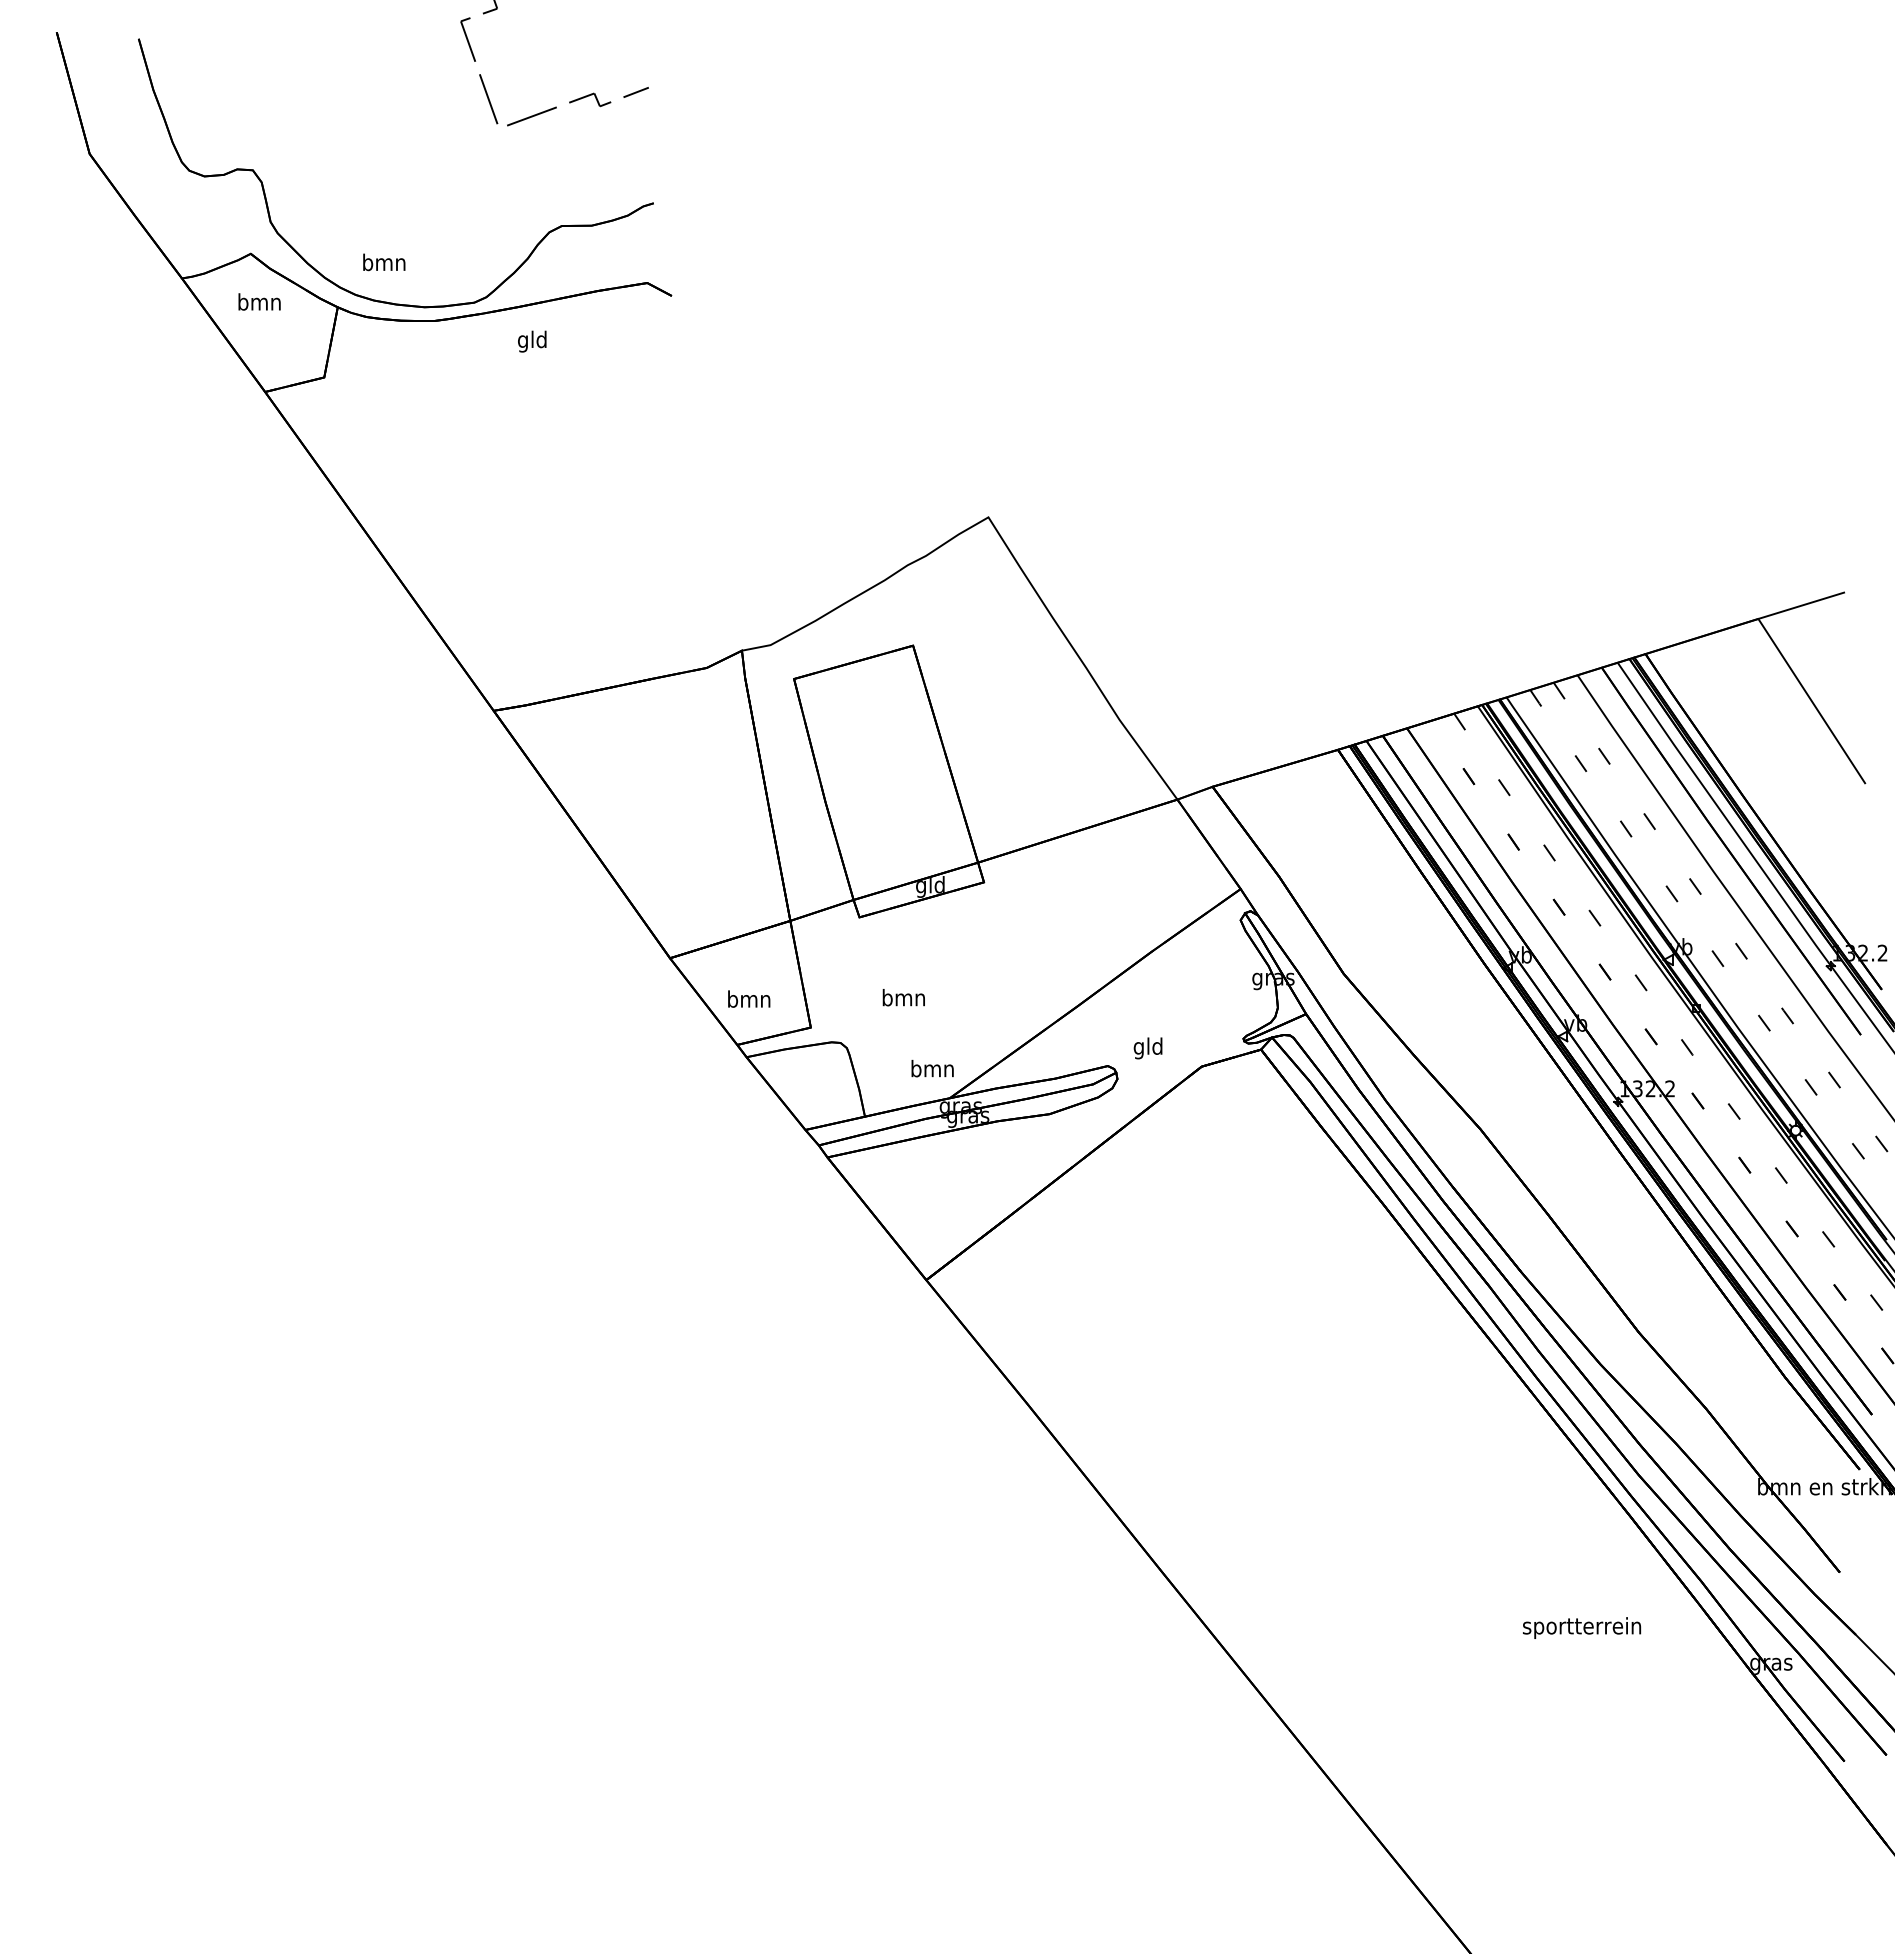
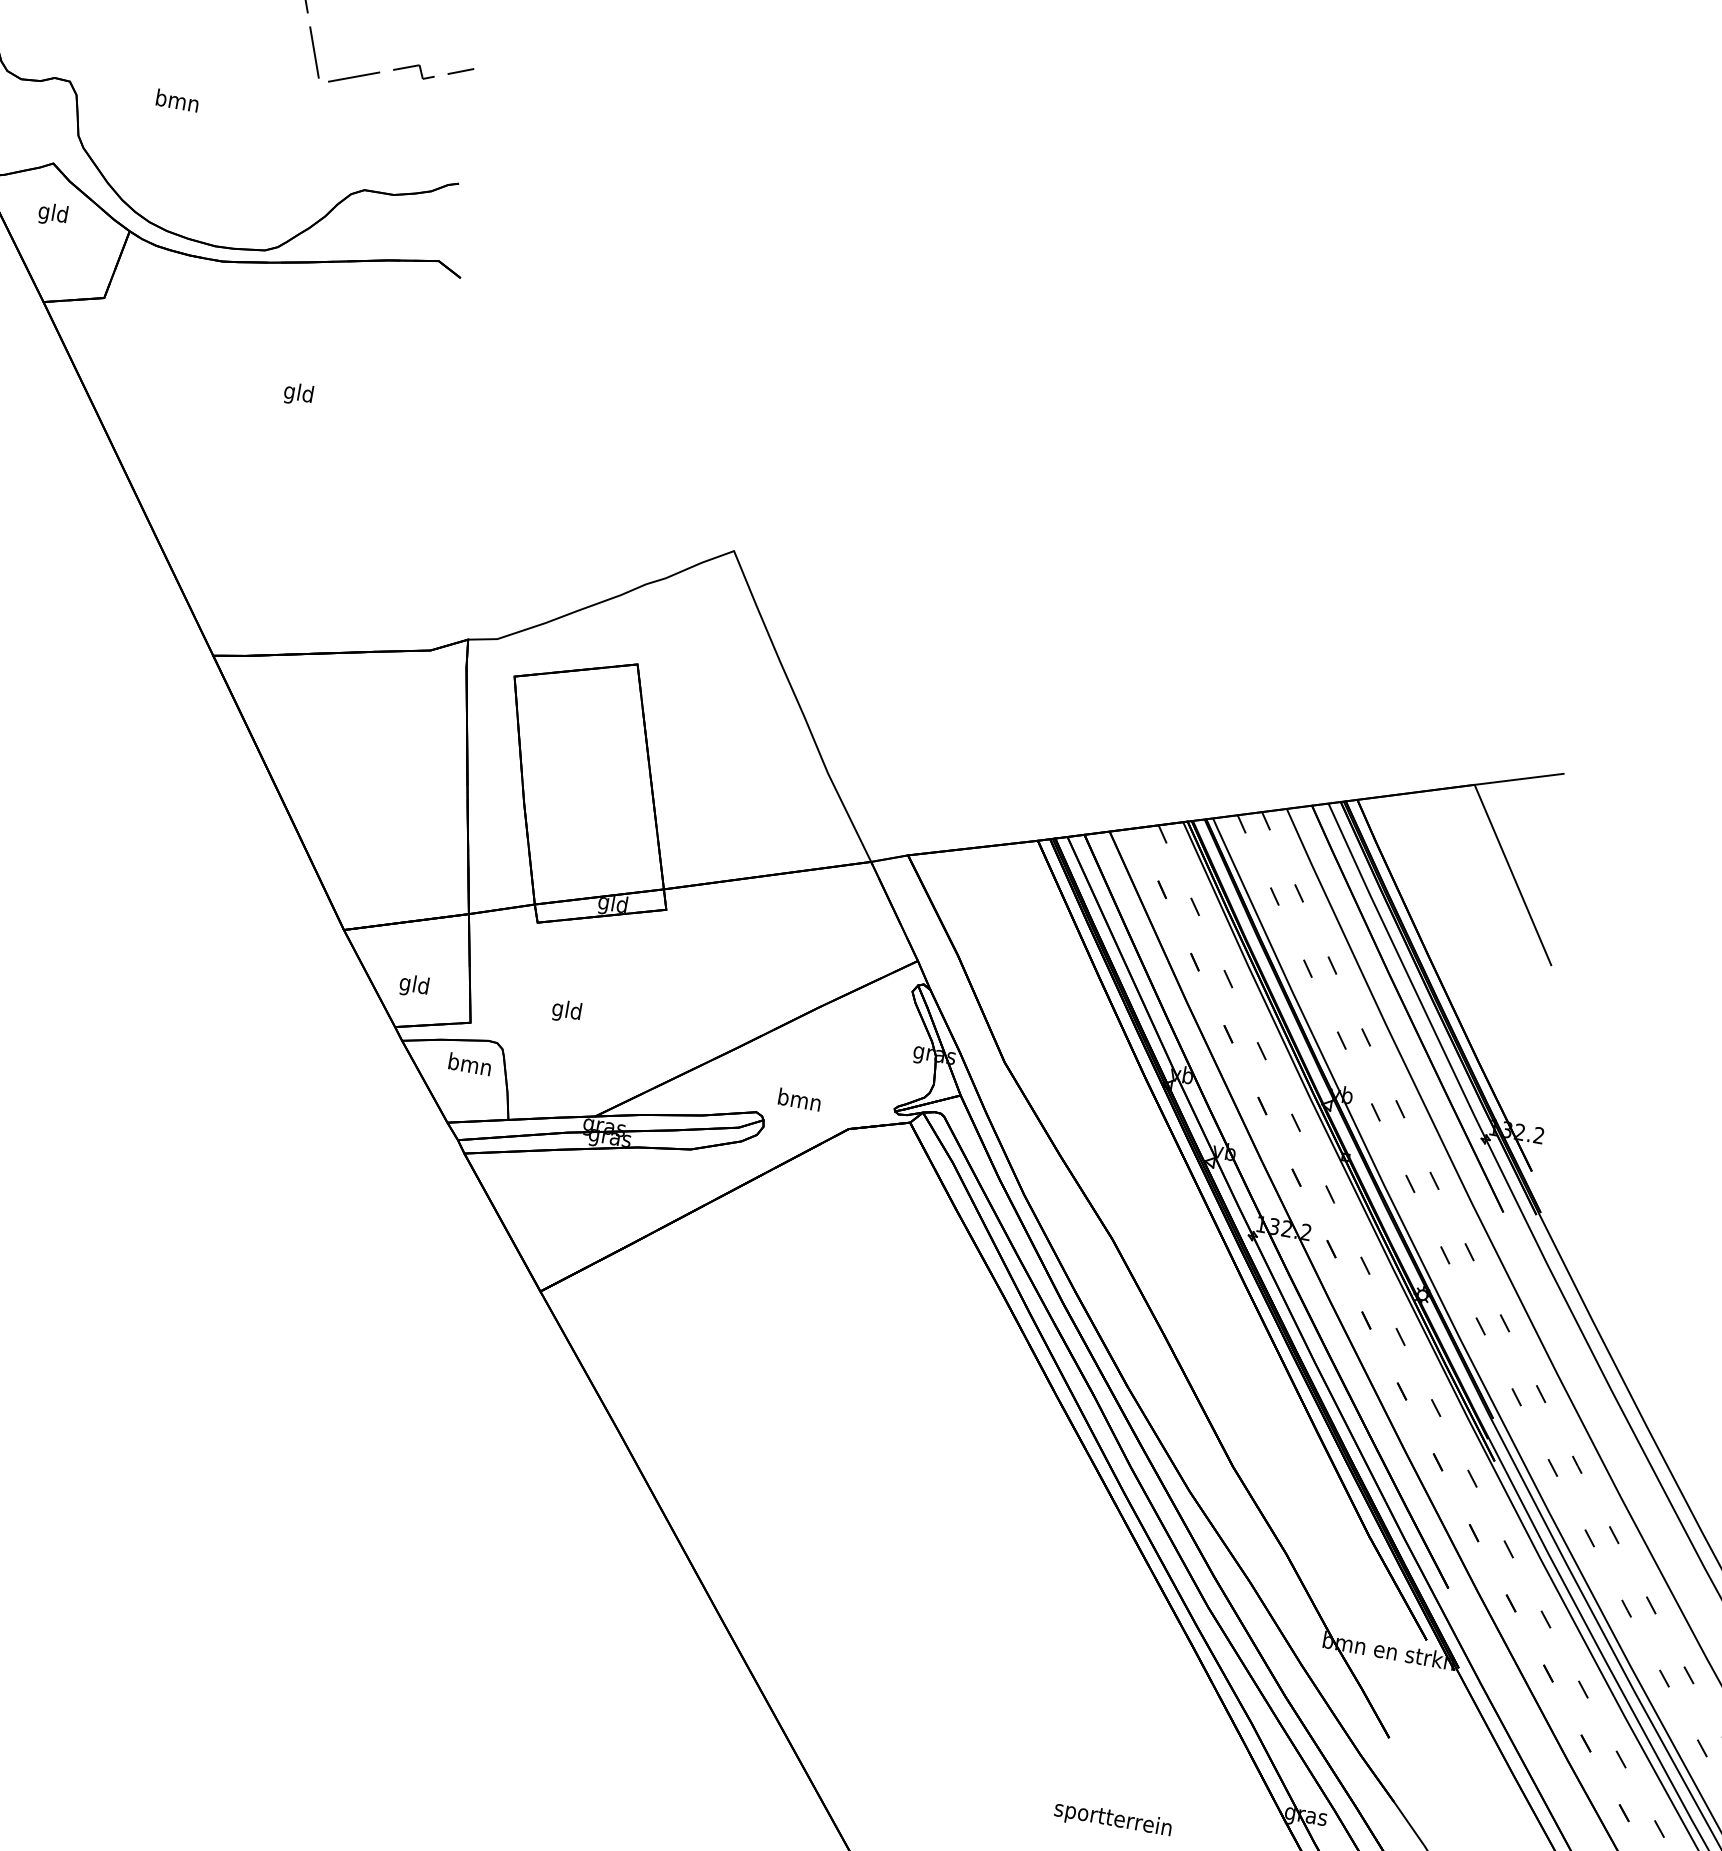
text: (384, 262) -> (177, 100), moved
text: (259, 304) -> (53, 214), bmn -> gld
text: (532, 341) -> (298, 394), moved
text: (903, 999) -> (566, 1011), bmn -> gld
text: (749, 1001) -> (414, 986), bmn -> gld
text: (1148, 1048) -> (799, 1101), gld -> bmn
text: (932, 1068) -> (470, 1064), moved
text: (1582, 1627) -> (1113, 1819), moved

